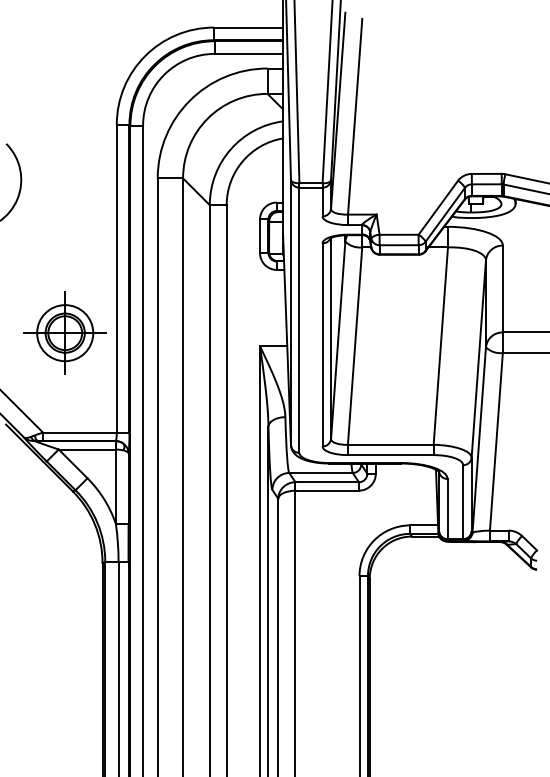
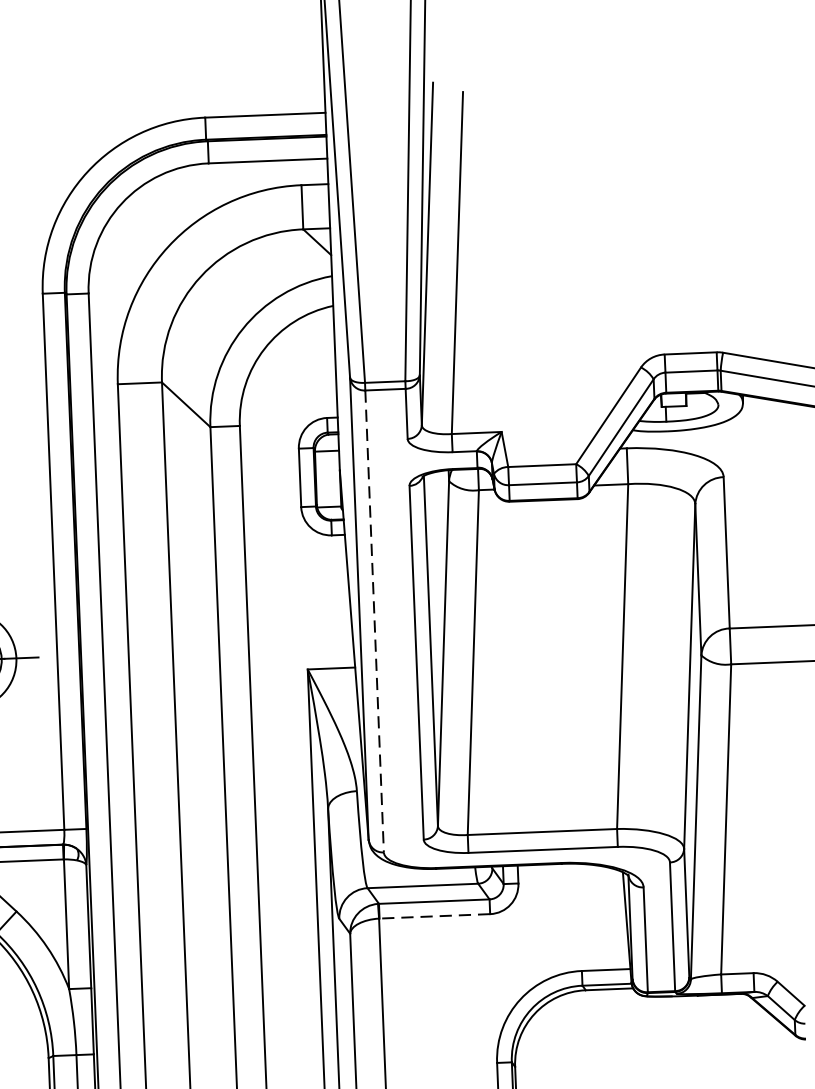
line: (299, 320) -> (374, 621), solid -> dashed
line: (327, 490) -> (435, 915), solid -> dashed

